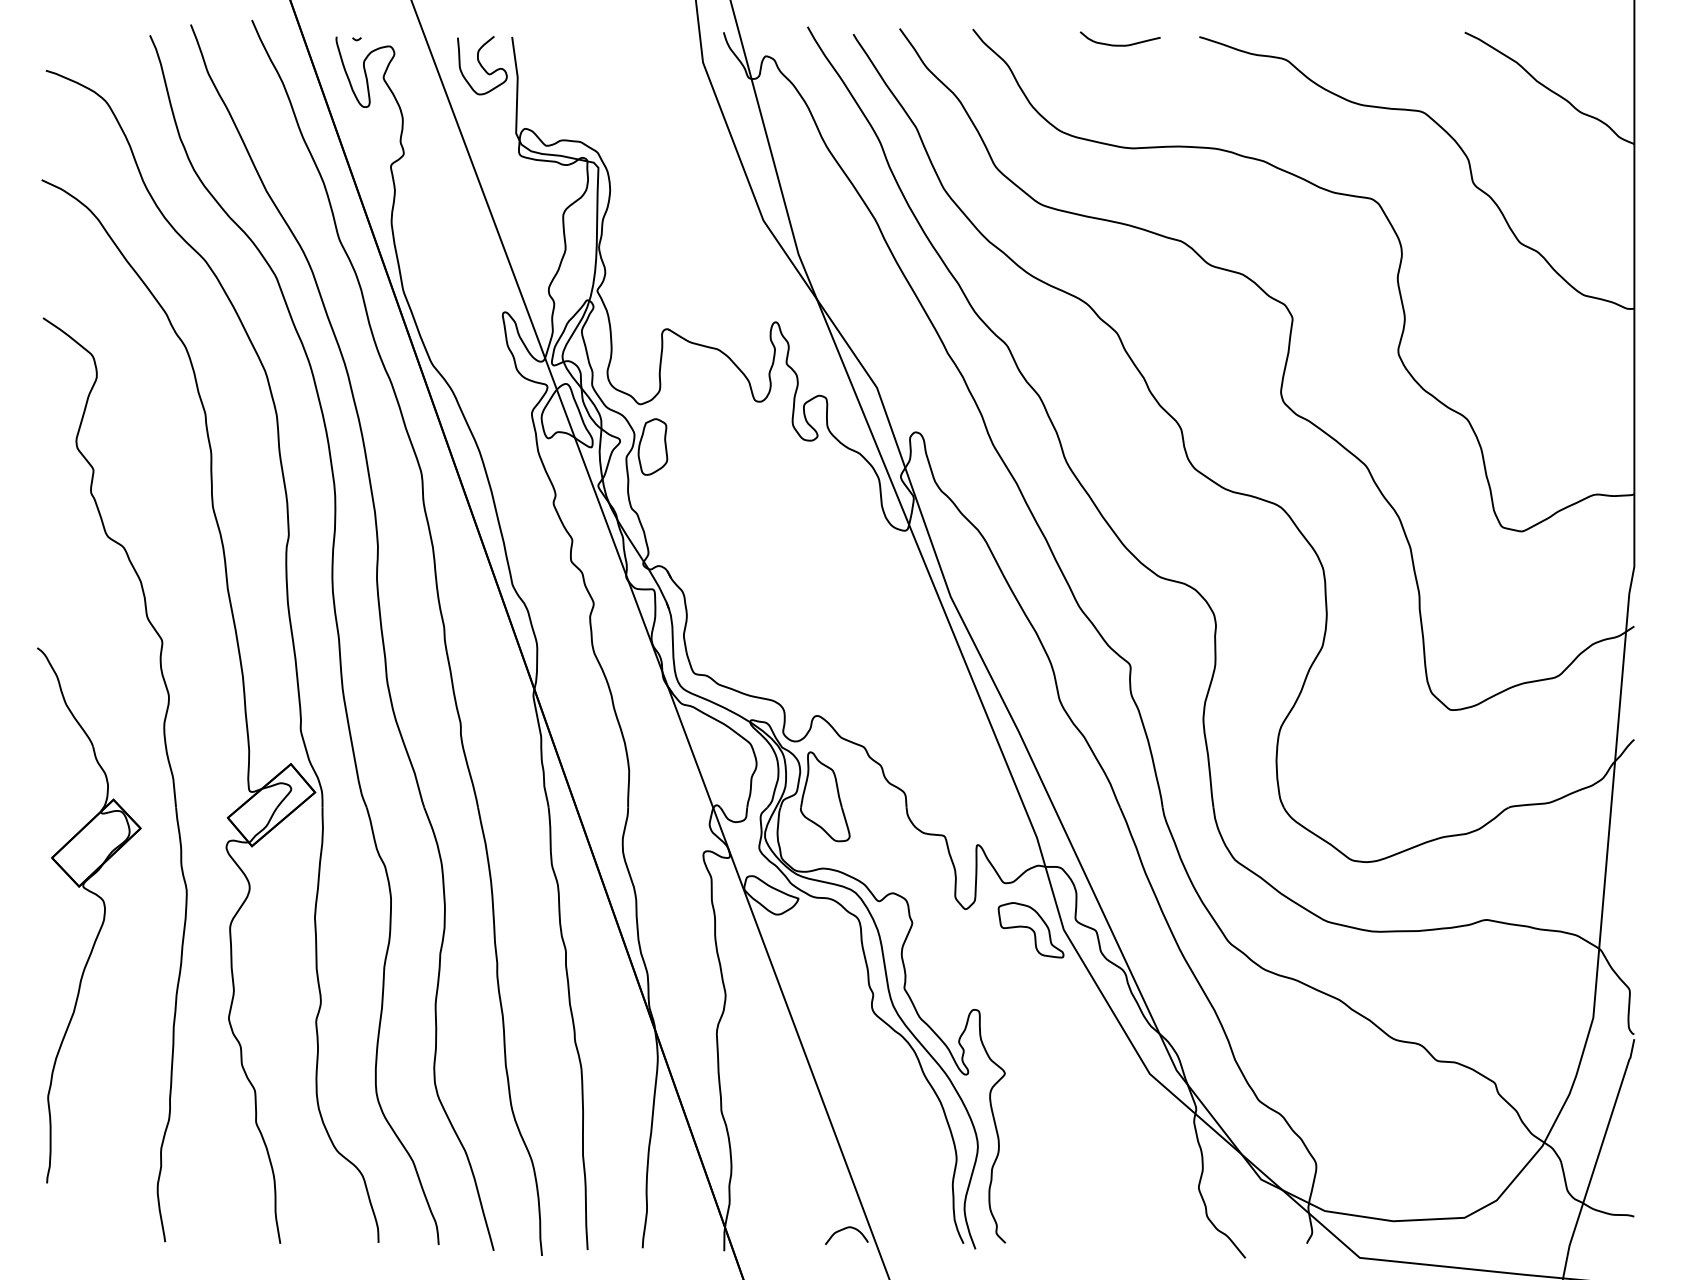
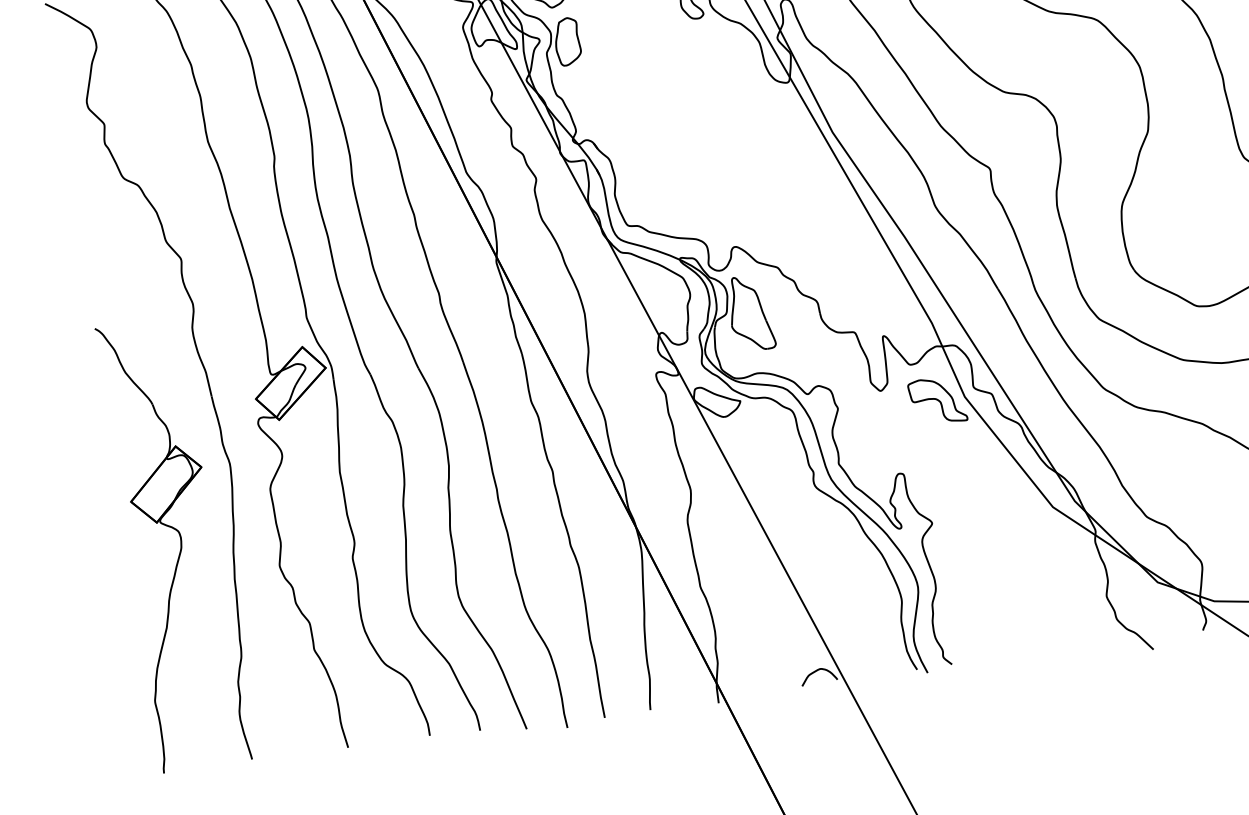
part: (102, 920) -> (180, 548), moved

